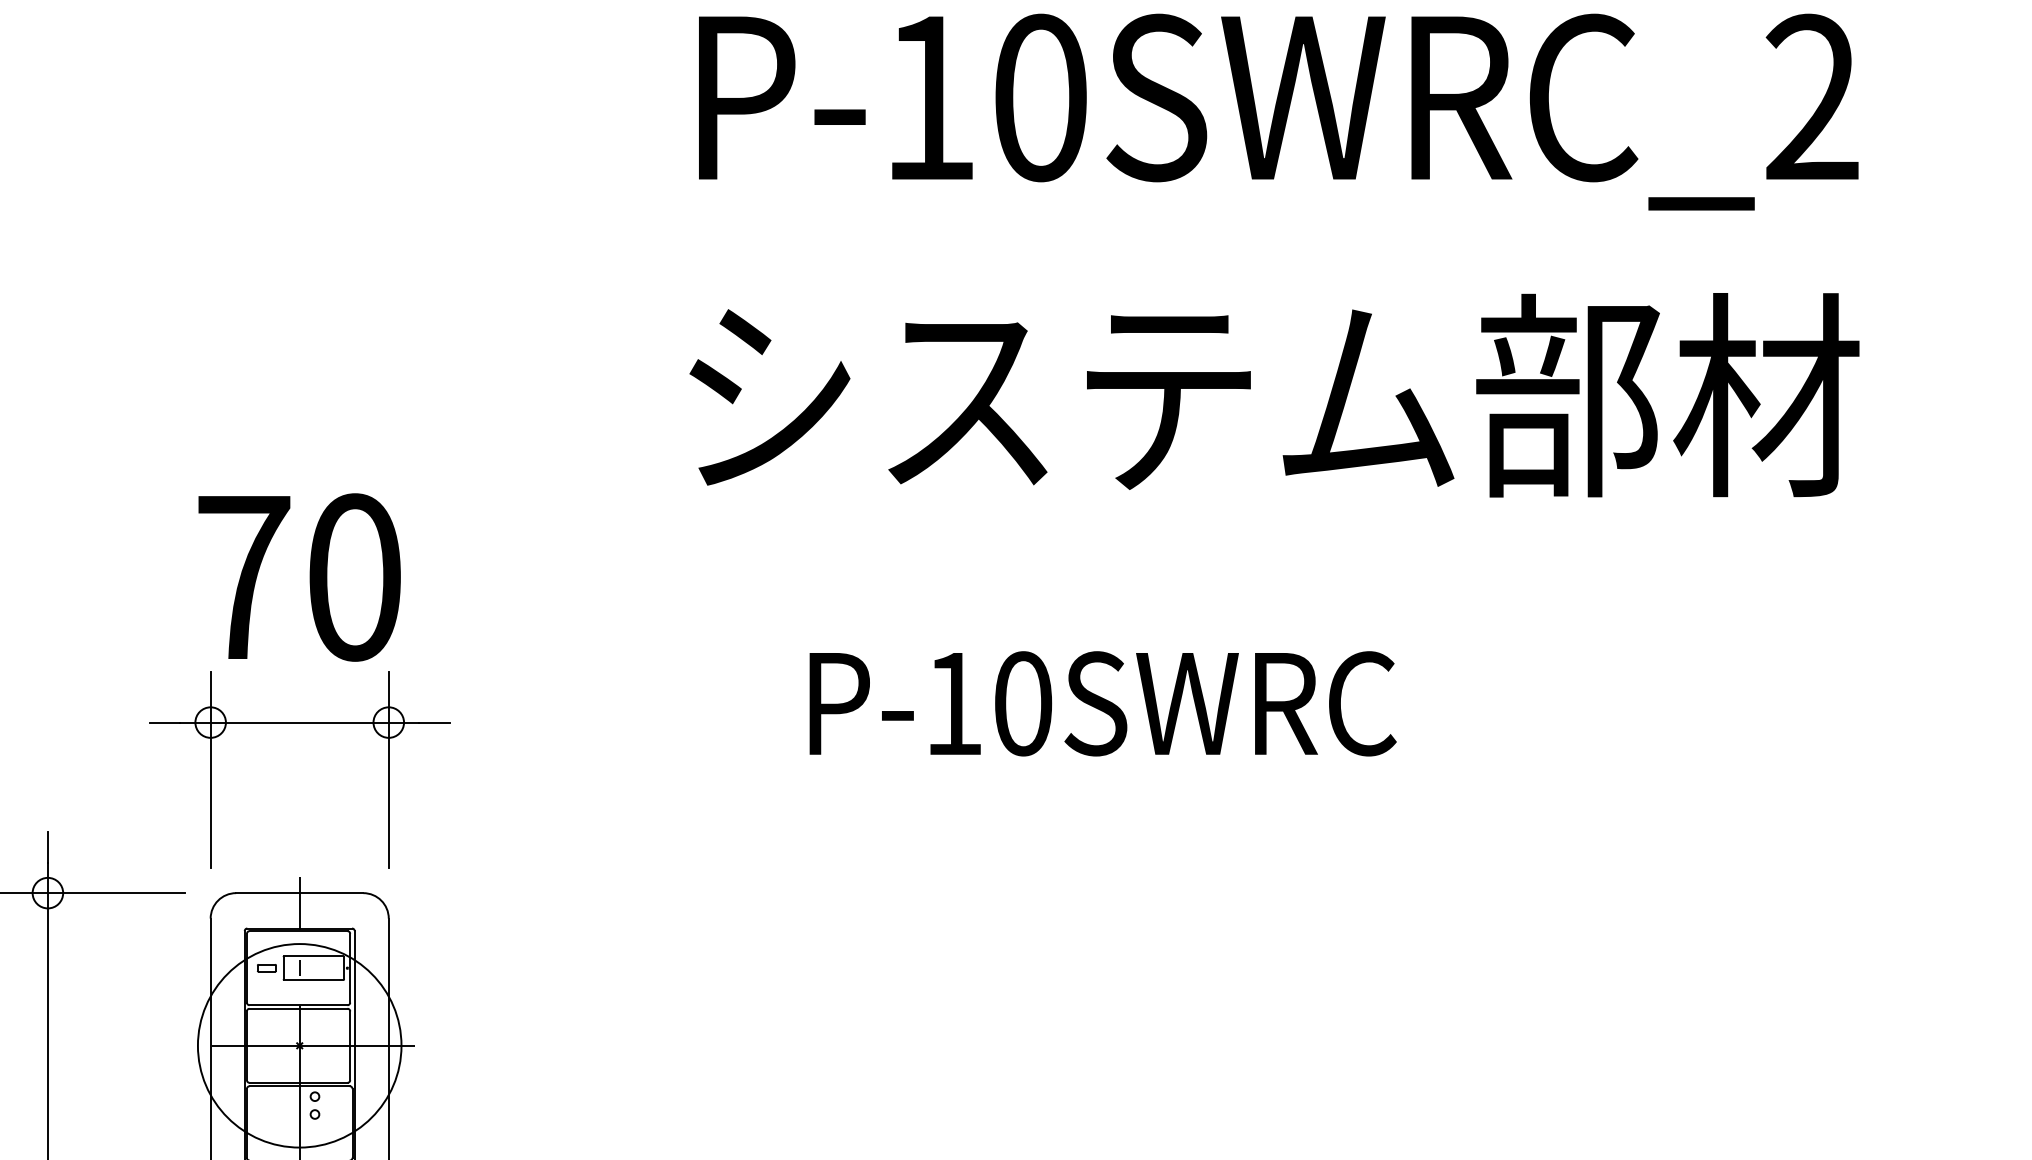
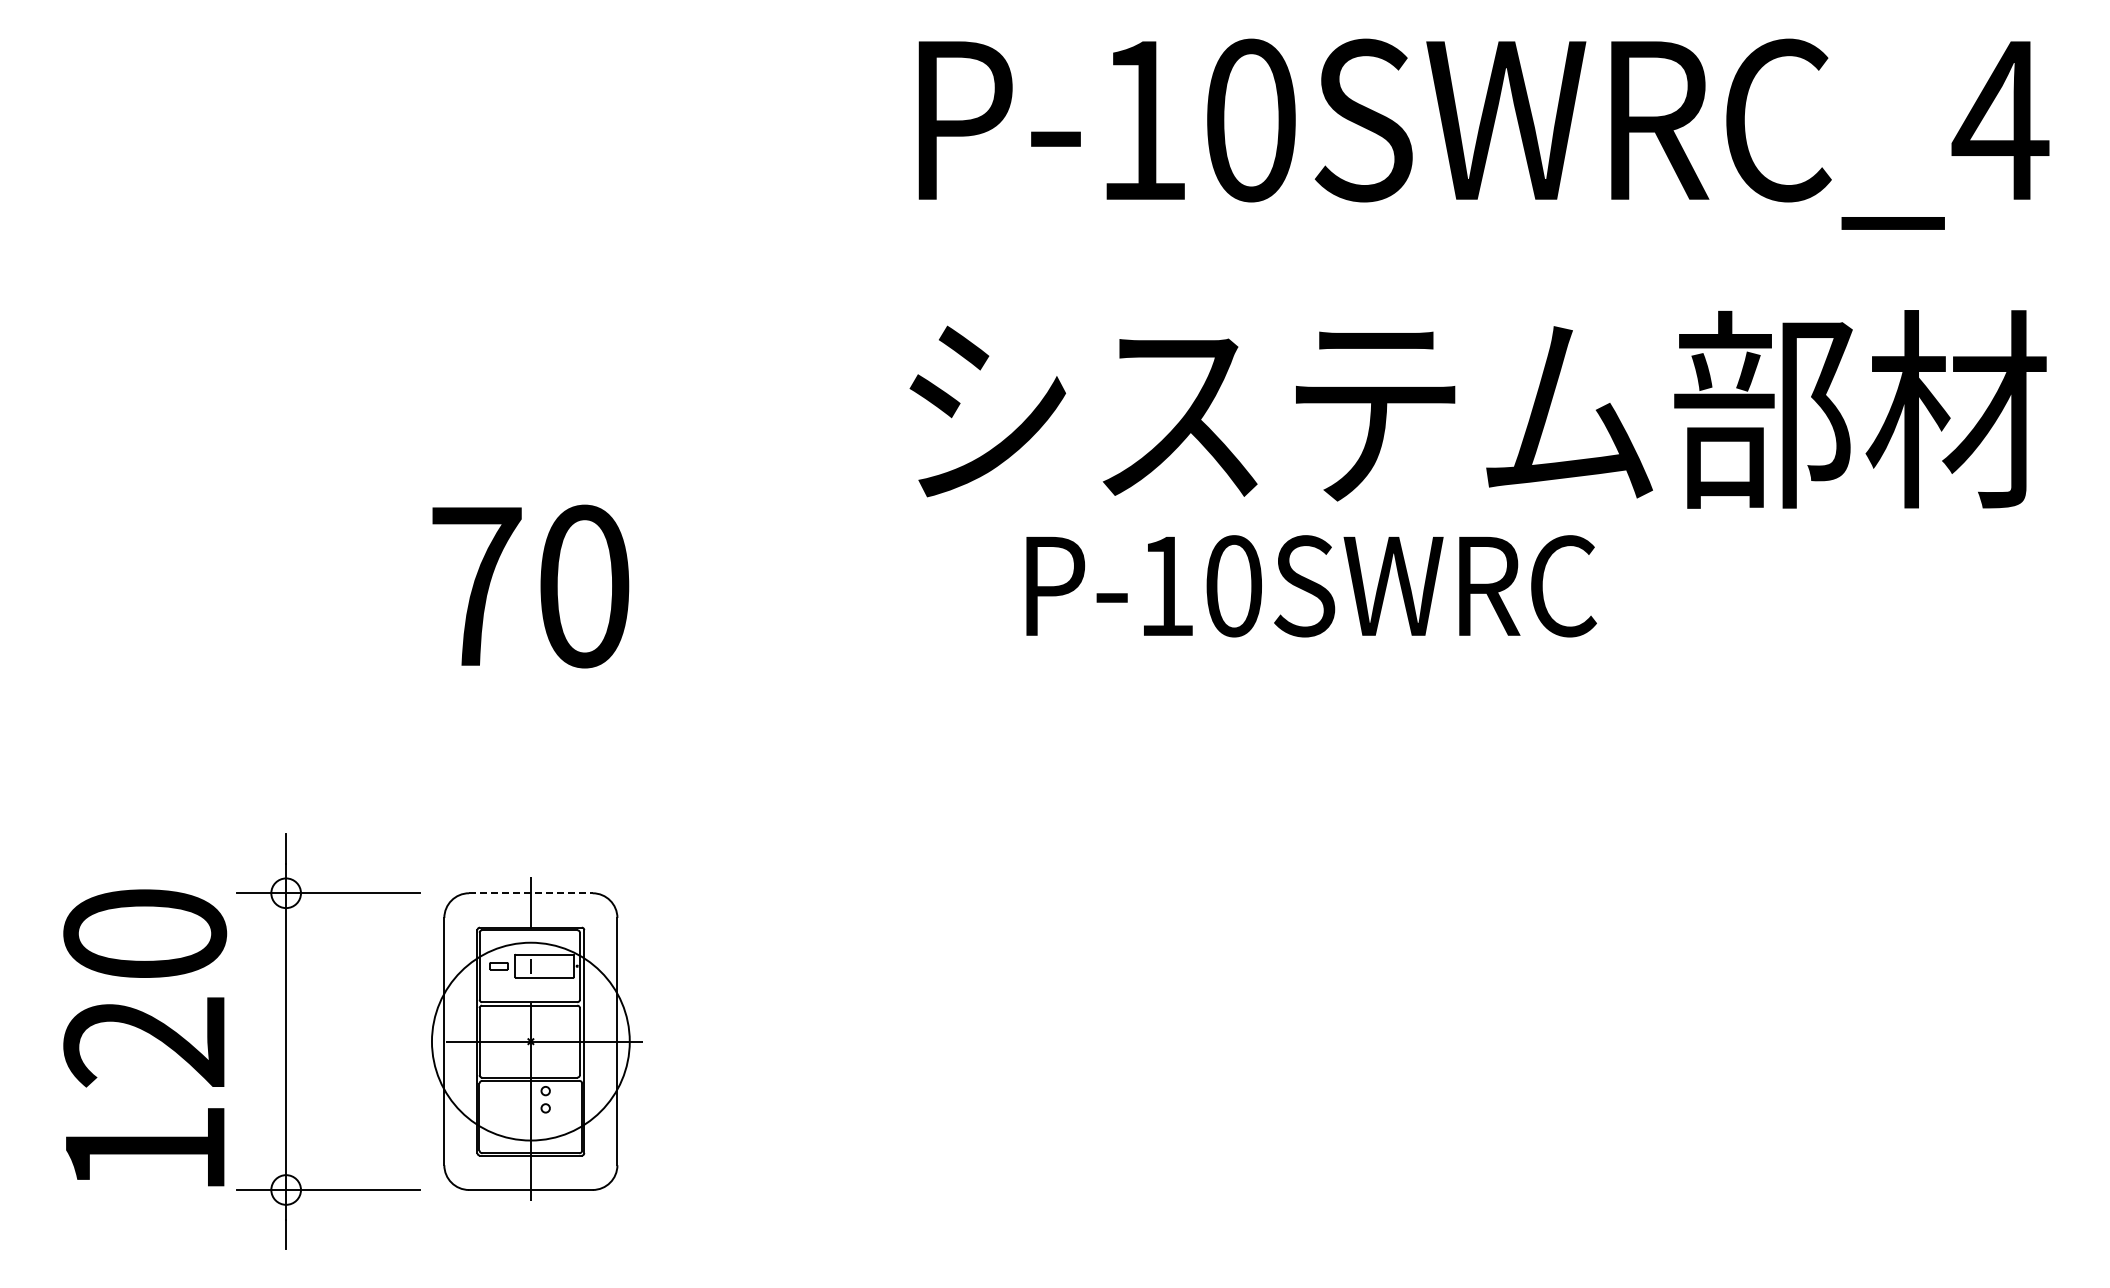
text: (1811, 95) -> (2000, 118), P-10SWRC_2 -> P-10SWRC_4
text: (1102, 704) -> (1311, 586), moved
part: (299, 723) -> (530, 728), removed
line: (299, 893) -> (530, 893), solid -> dashed

